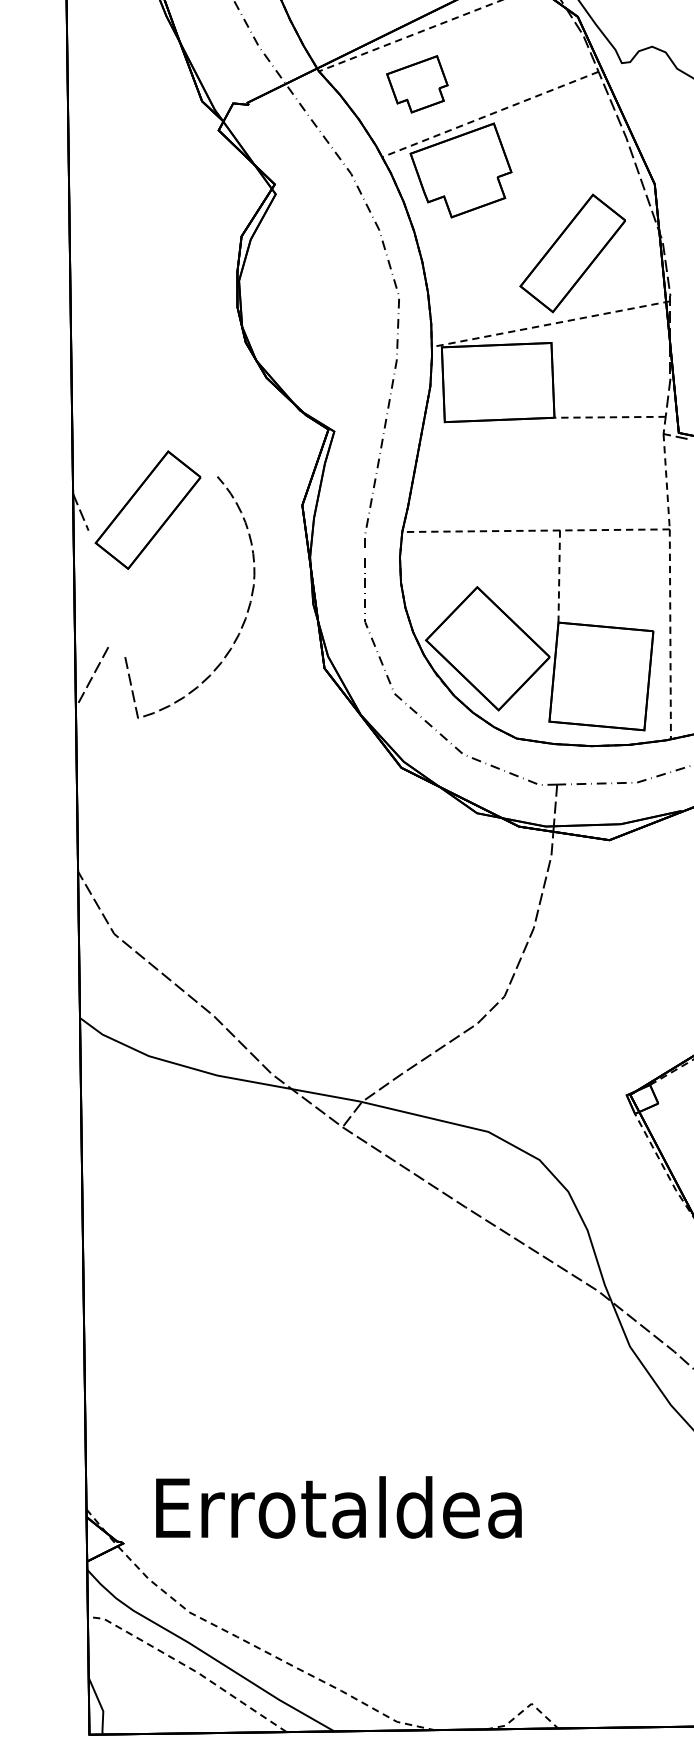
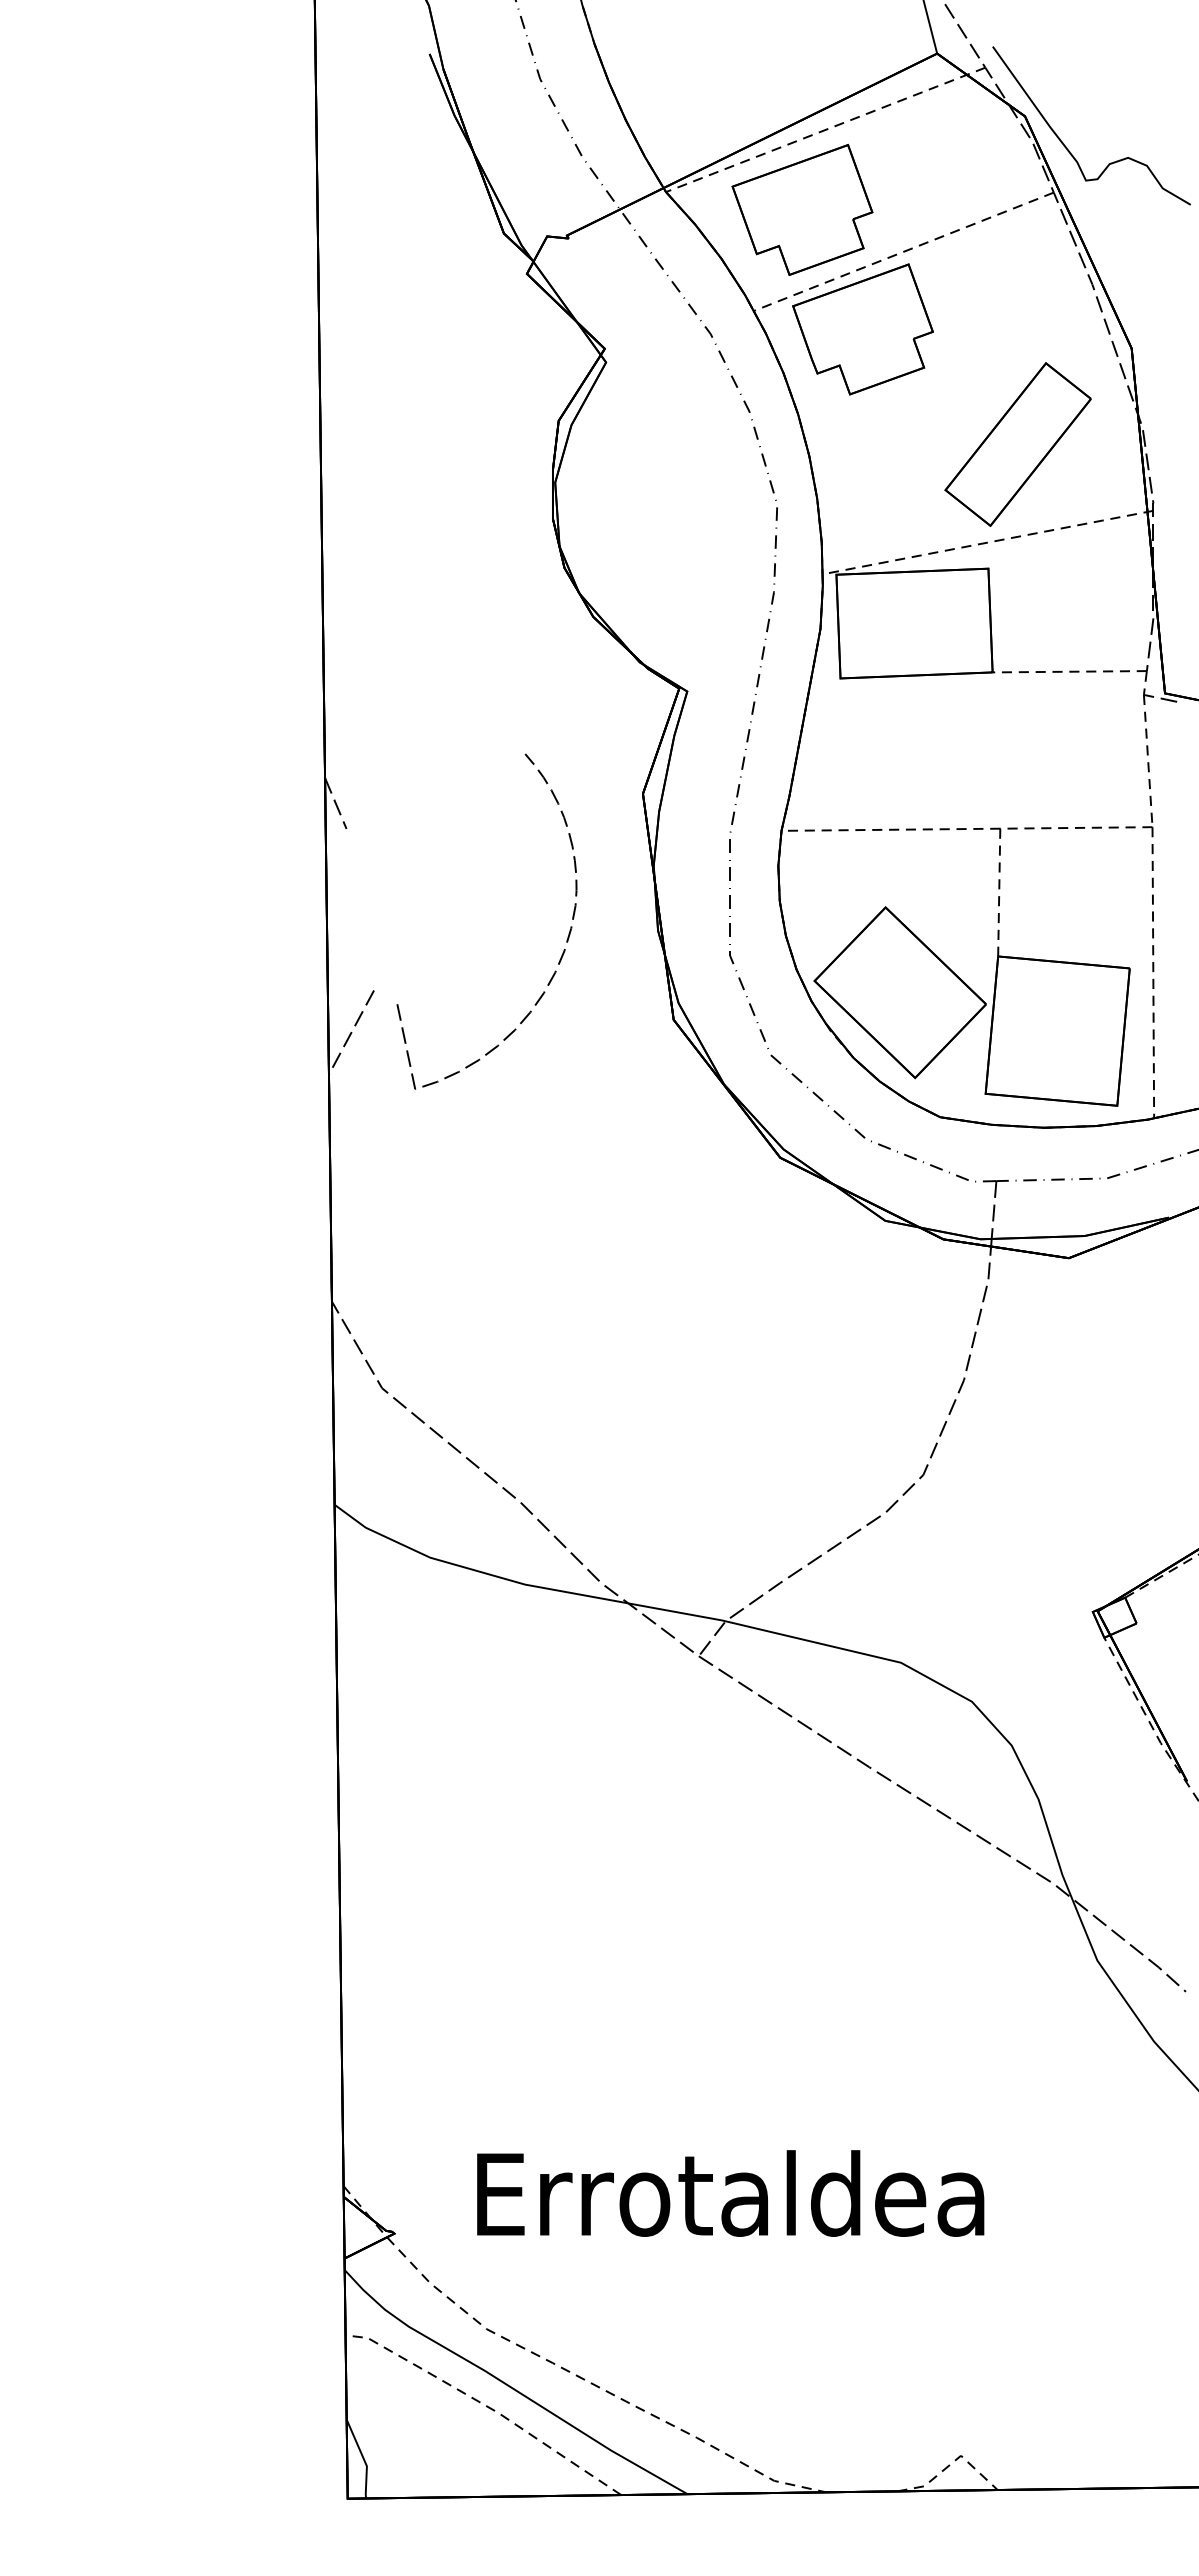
part: (417, 83) -> (802, 209), size x1.67
part: (147, 510) -> (428, 800), removed
text: (338, 1507) -> (730, 2193), moved

